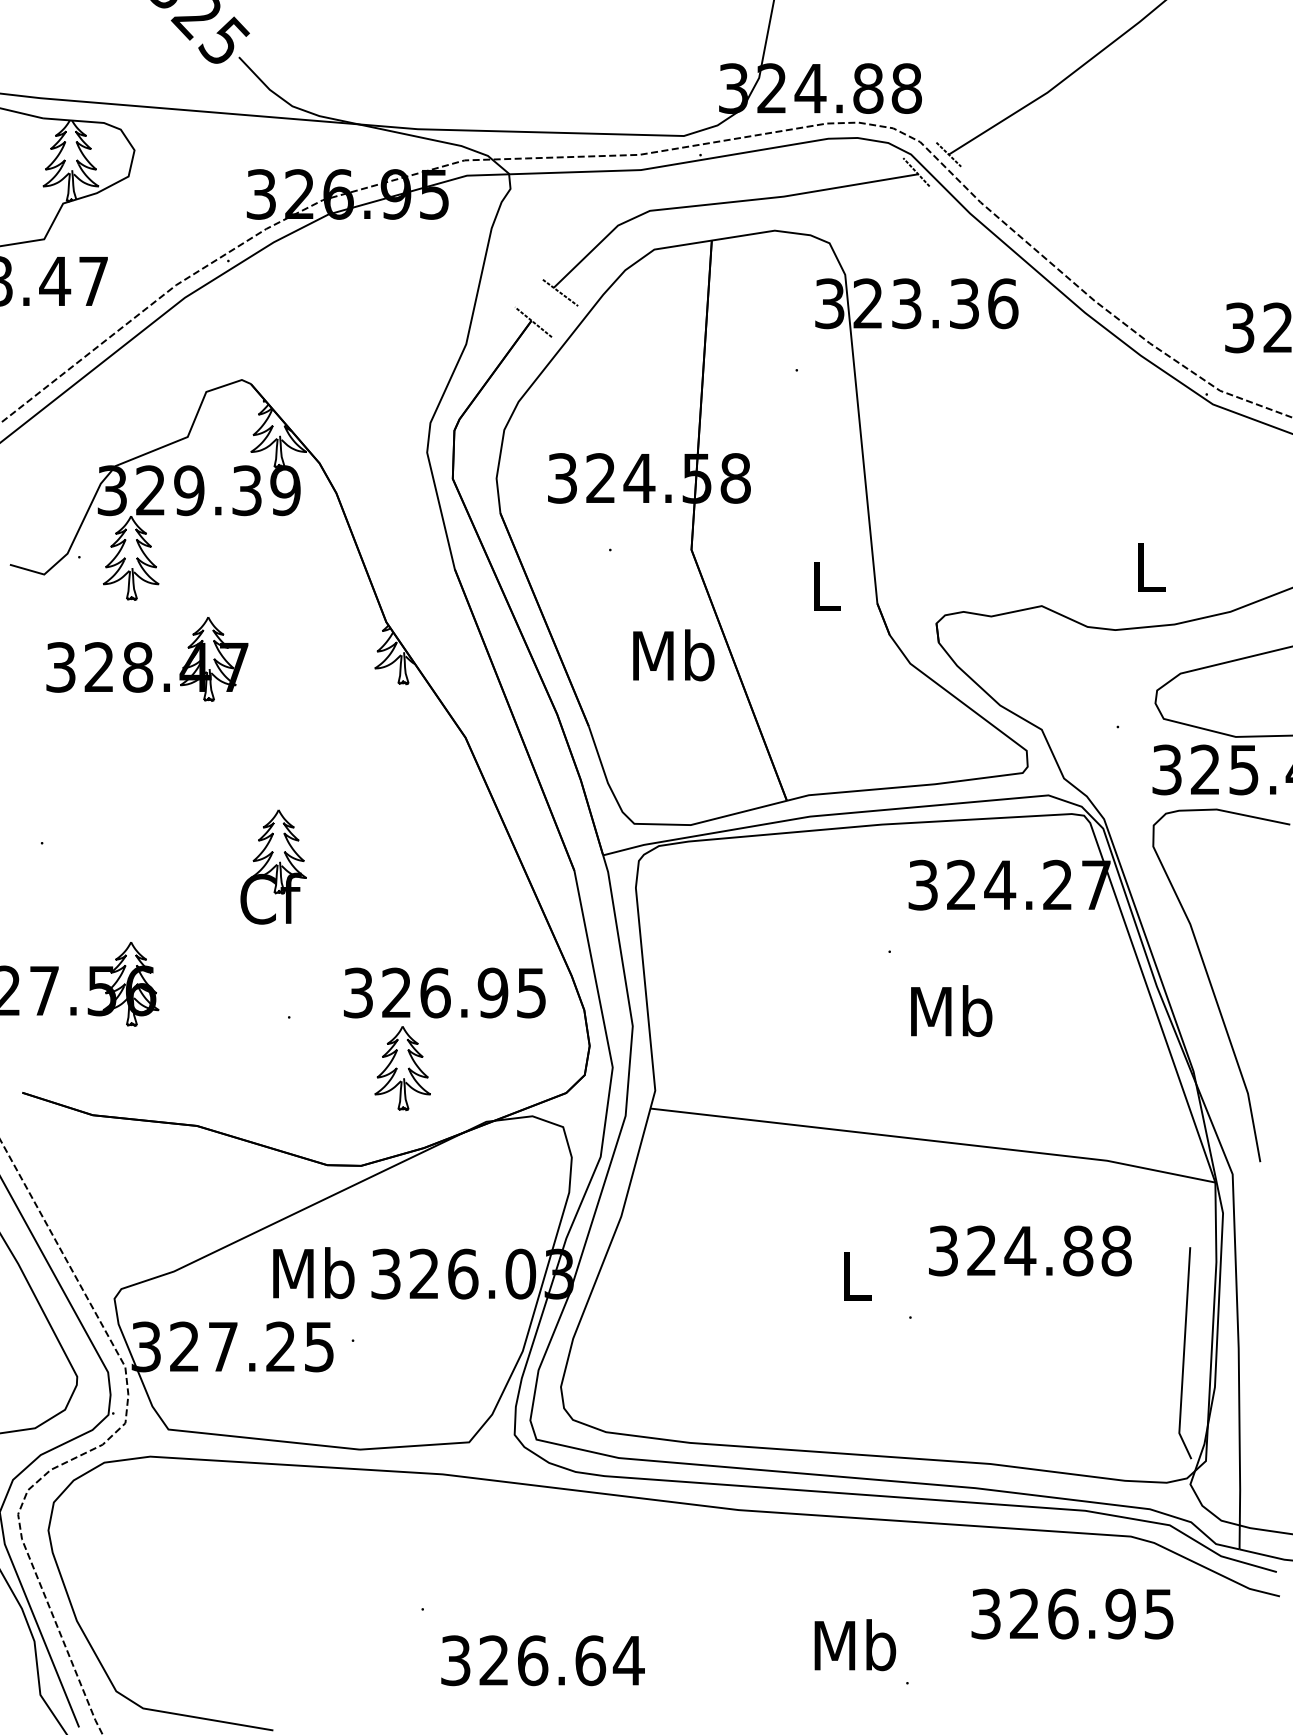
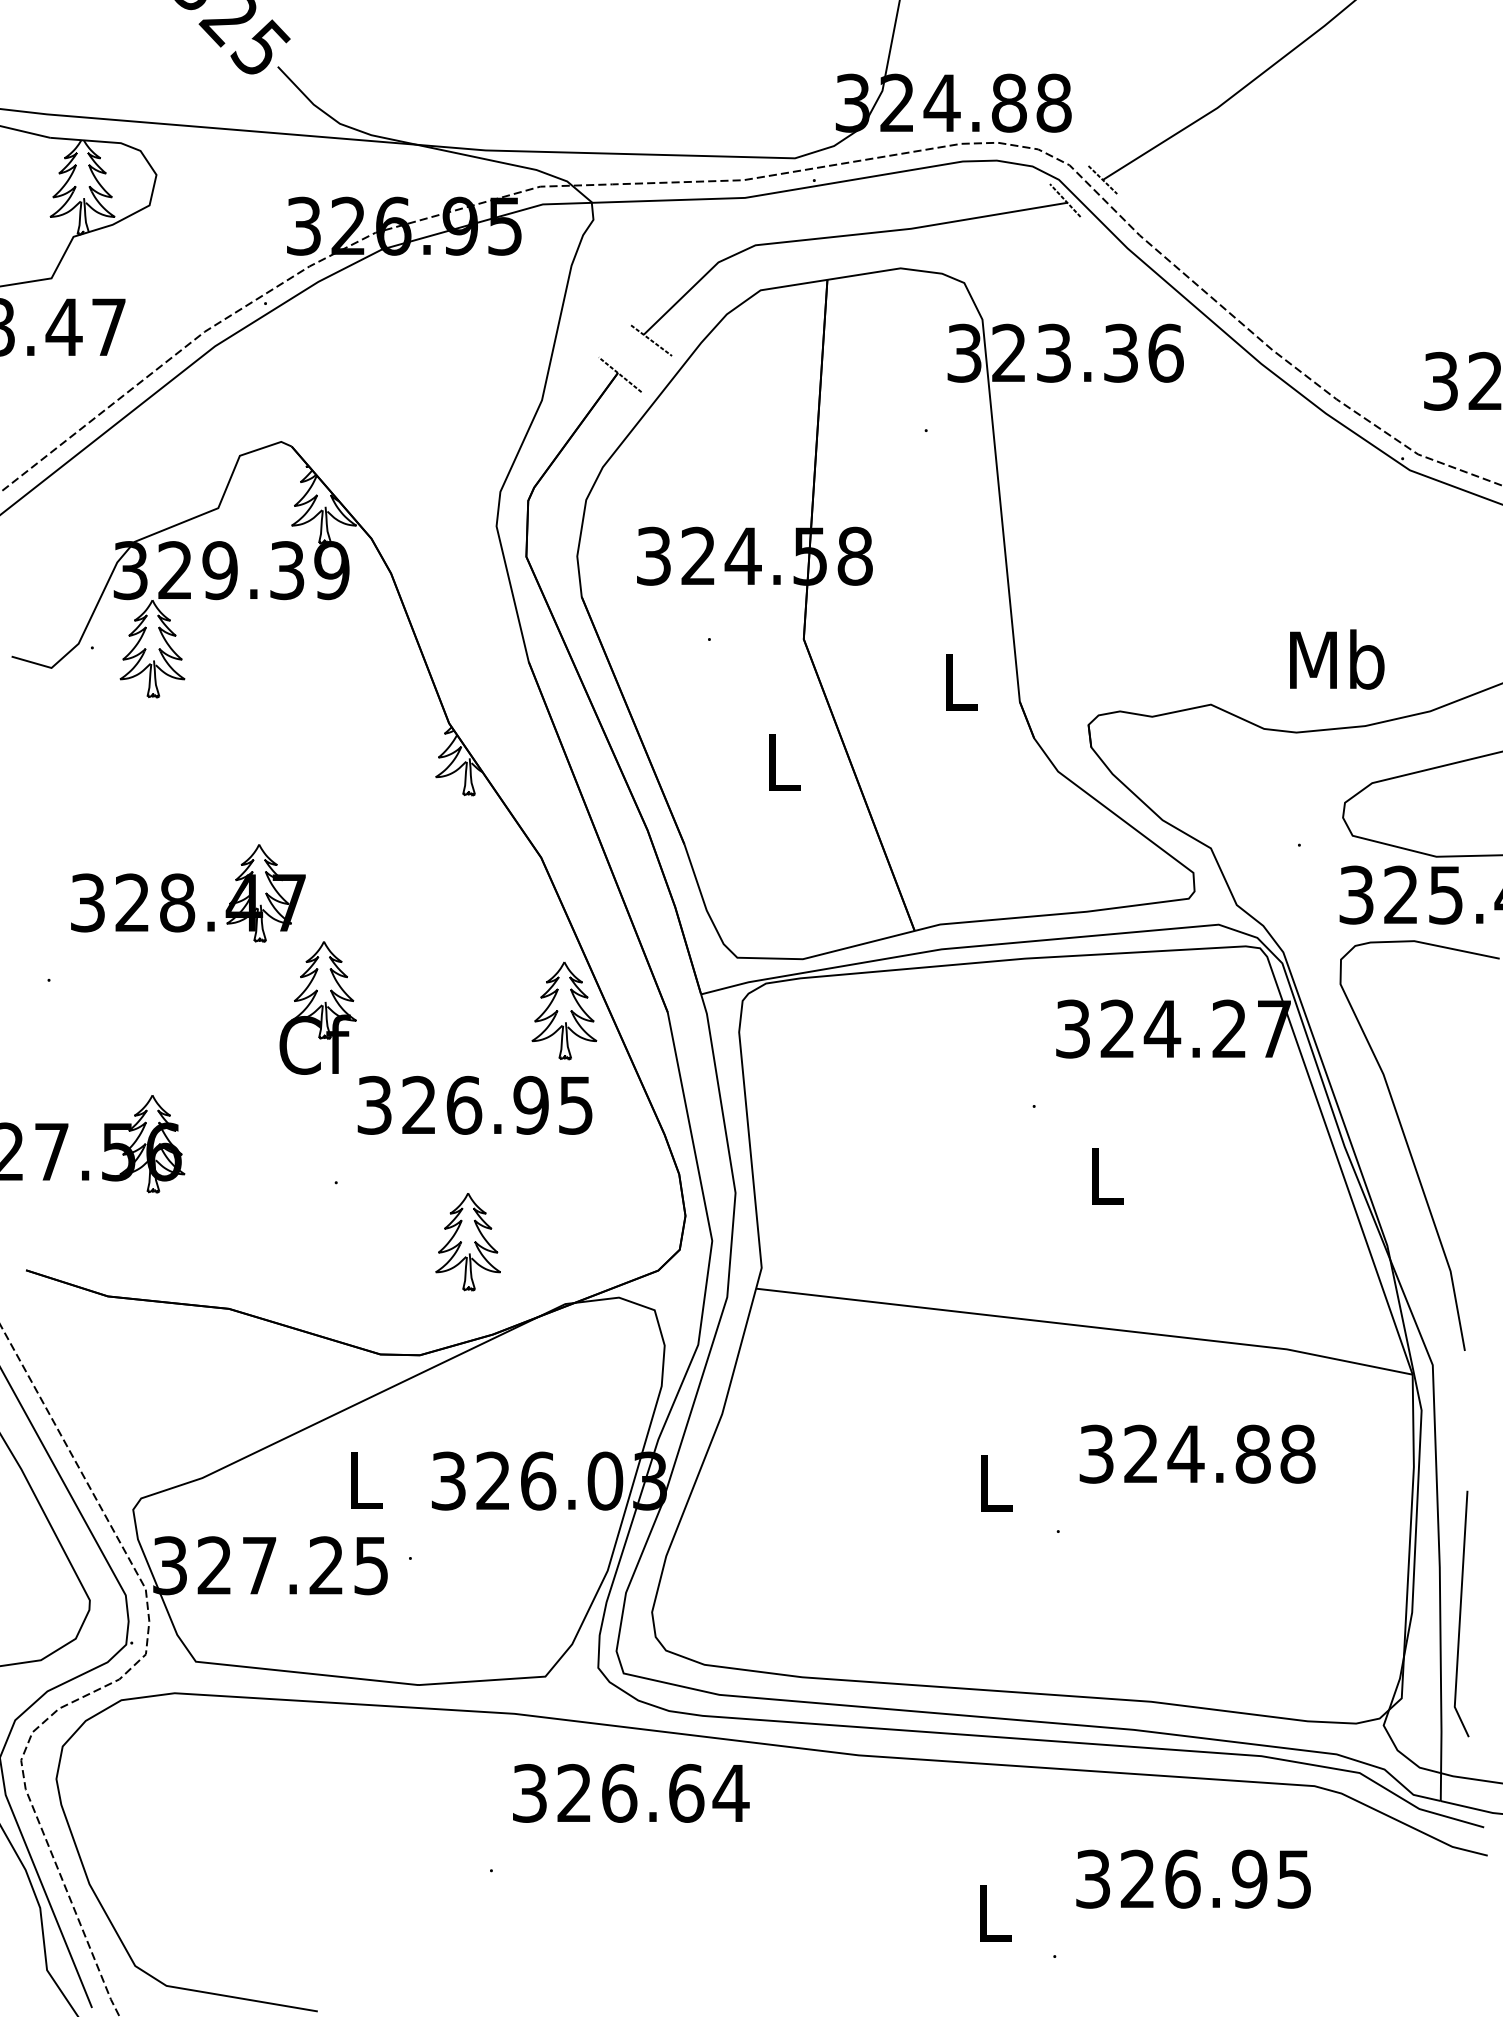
text: (1150, 567) -> (1337, 659), L -> Mb
text: (674, 654) -> (783, 761), Mb -> L
part: (147, 659) -> (188, 893), moved
part: (485, 869) -> (564, 1010), added
text: (444, 993) -> (474, 1105), moved
text: (951, 1011) -> (1106, 1175), Mb -> L
text: (313, 1272) -> (364, 1479), Mb -> L
line: (1185, 1352) -> (1461, 1613), moved
text: (1072, 1613) -> (1193, 1878), moved
text: (855, 1645) -> (994, 1912), Mb -> L
text: (543, 1660) -> (631, 1793), moved

